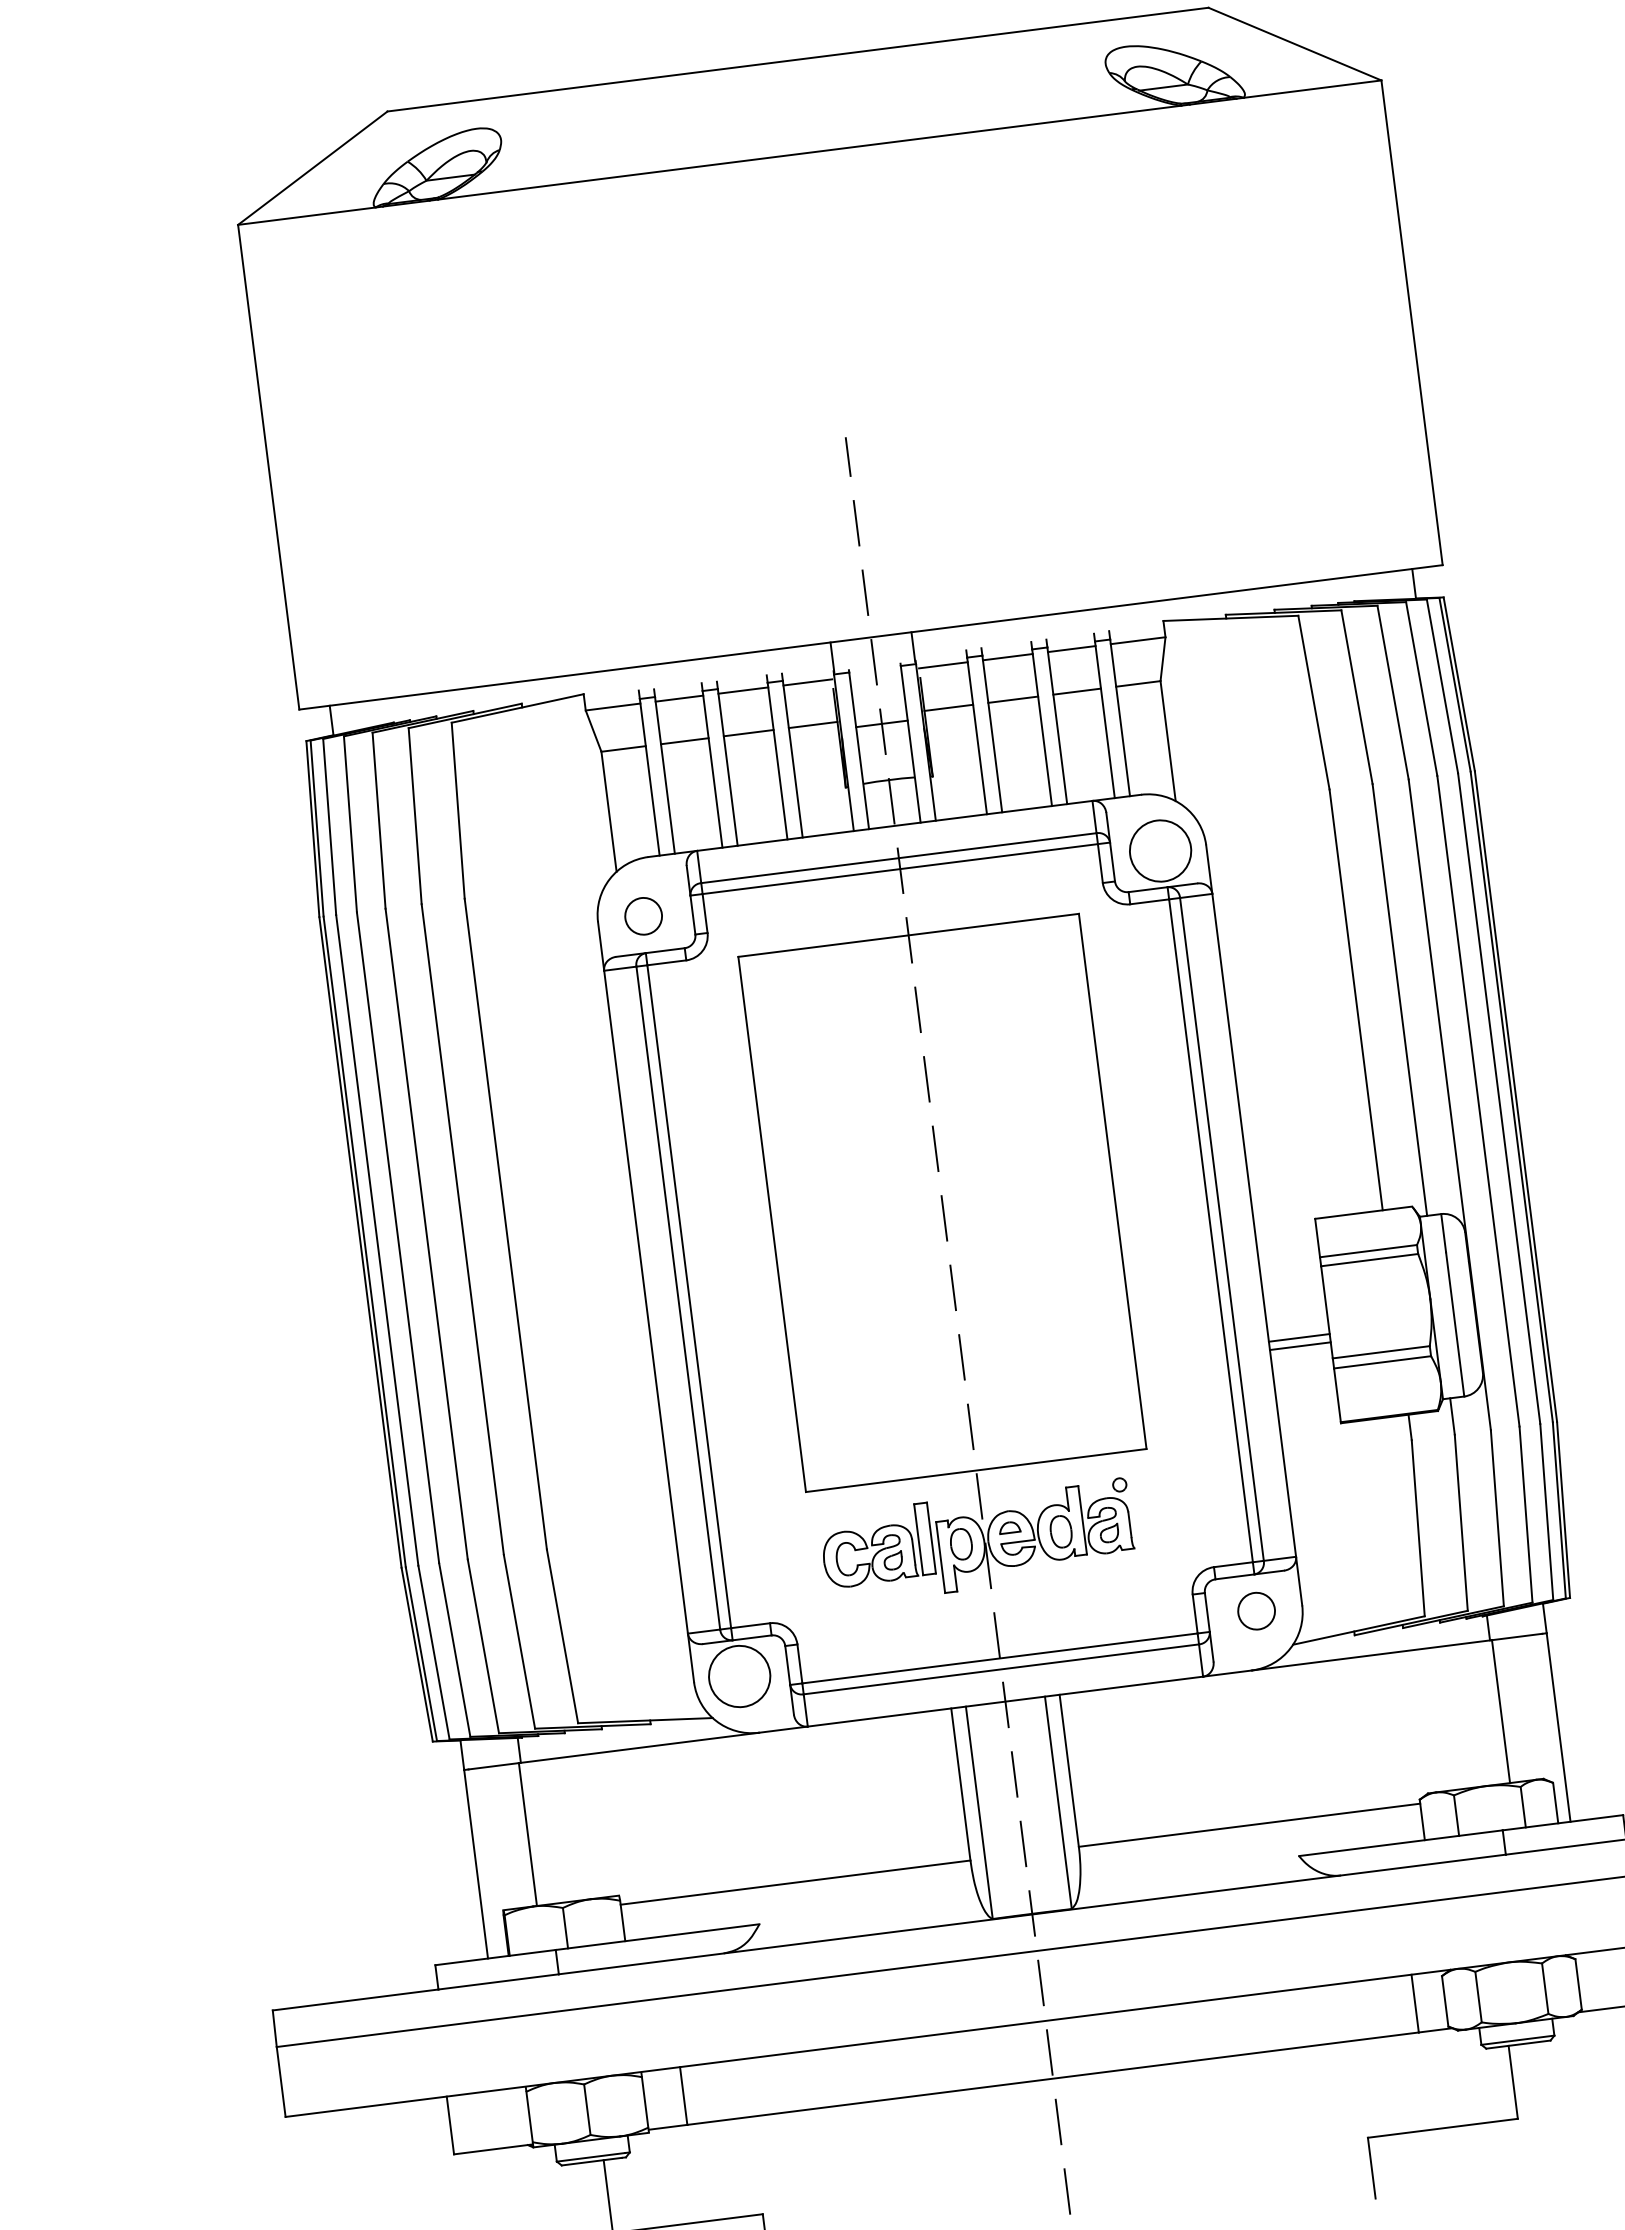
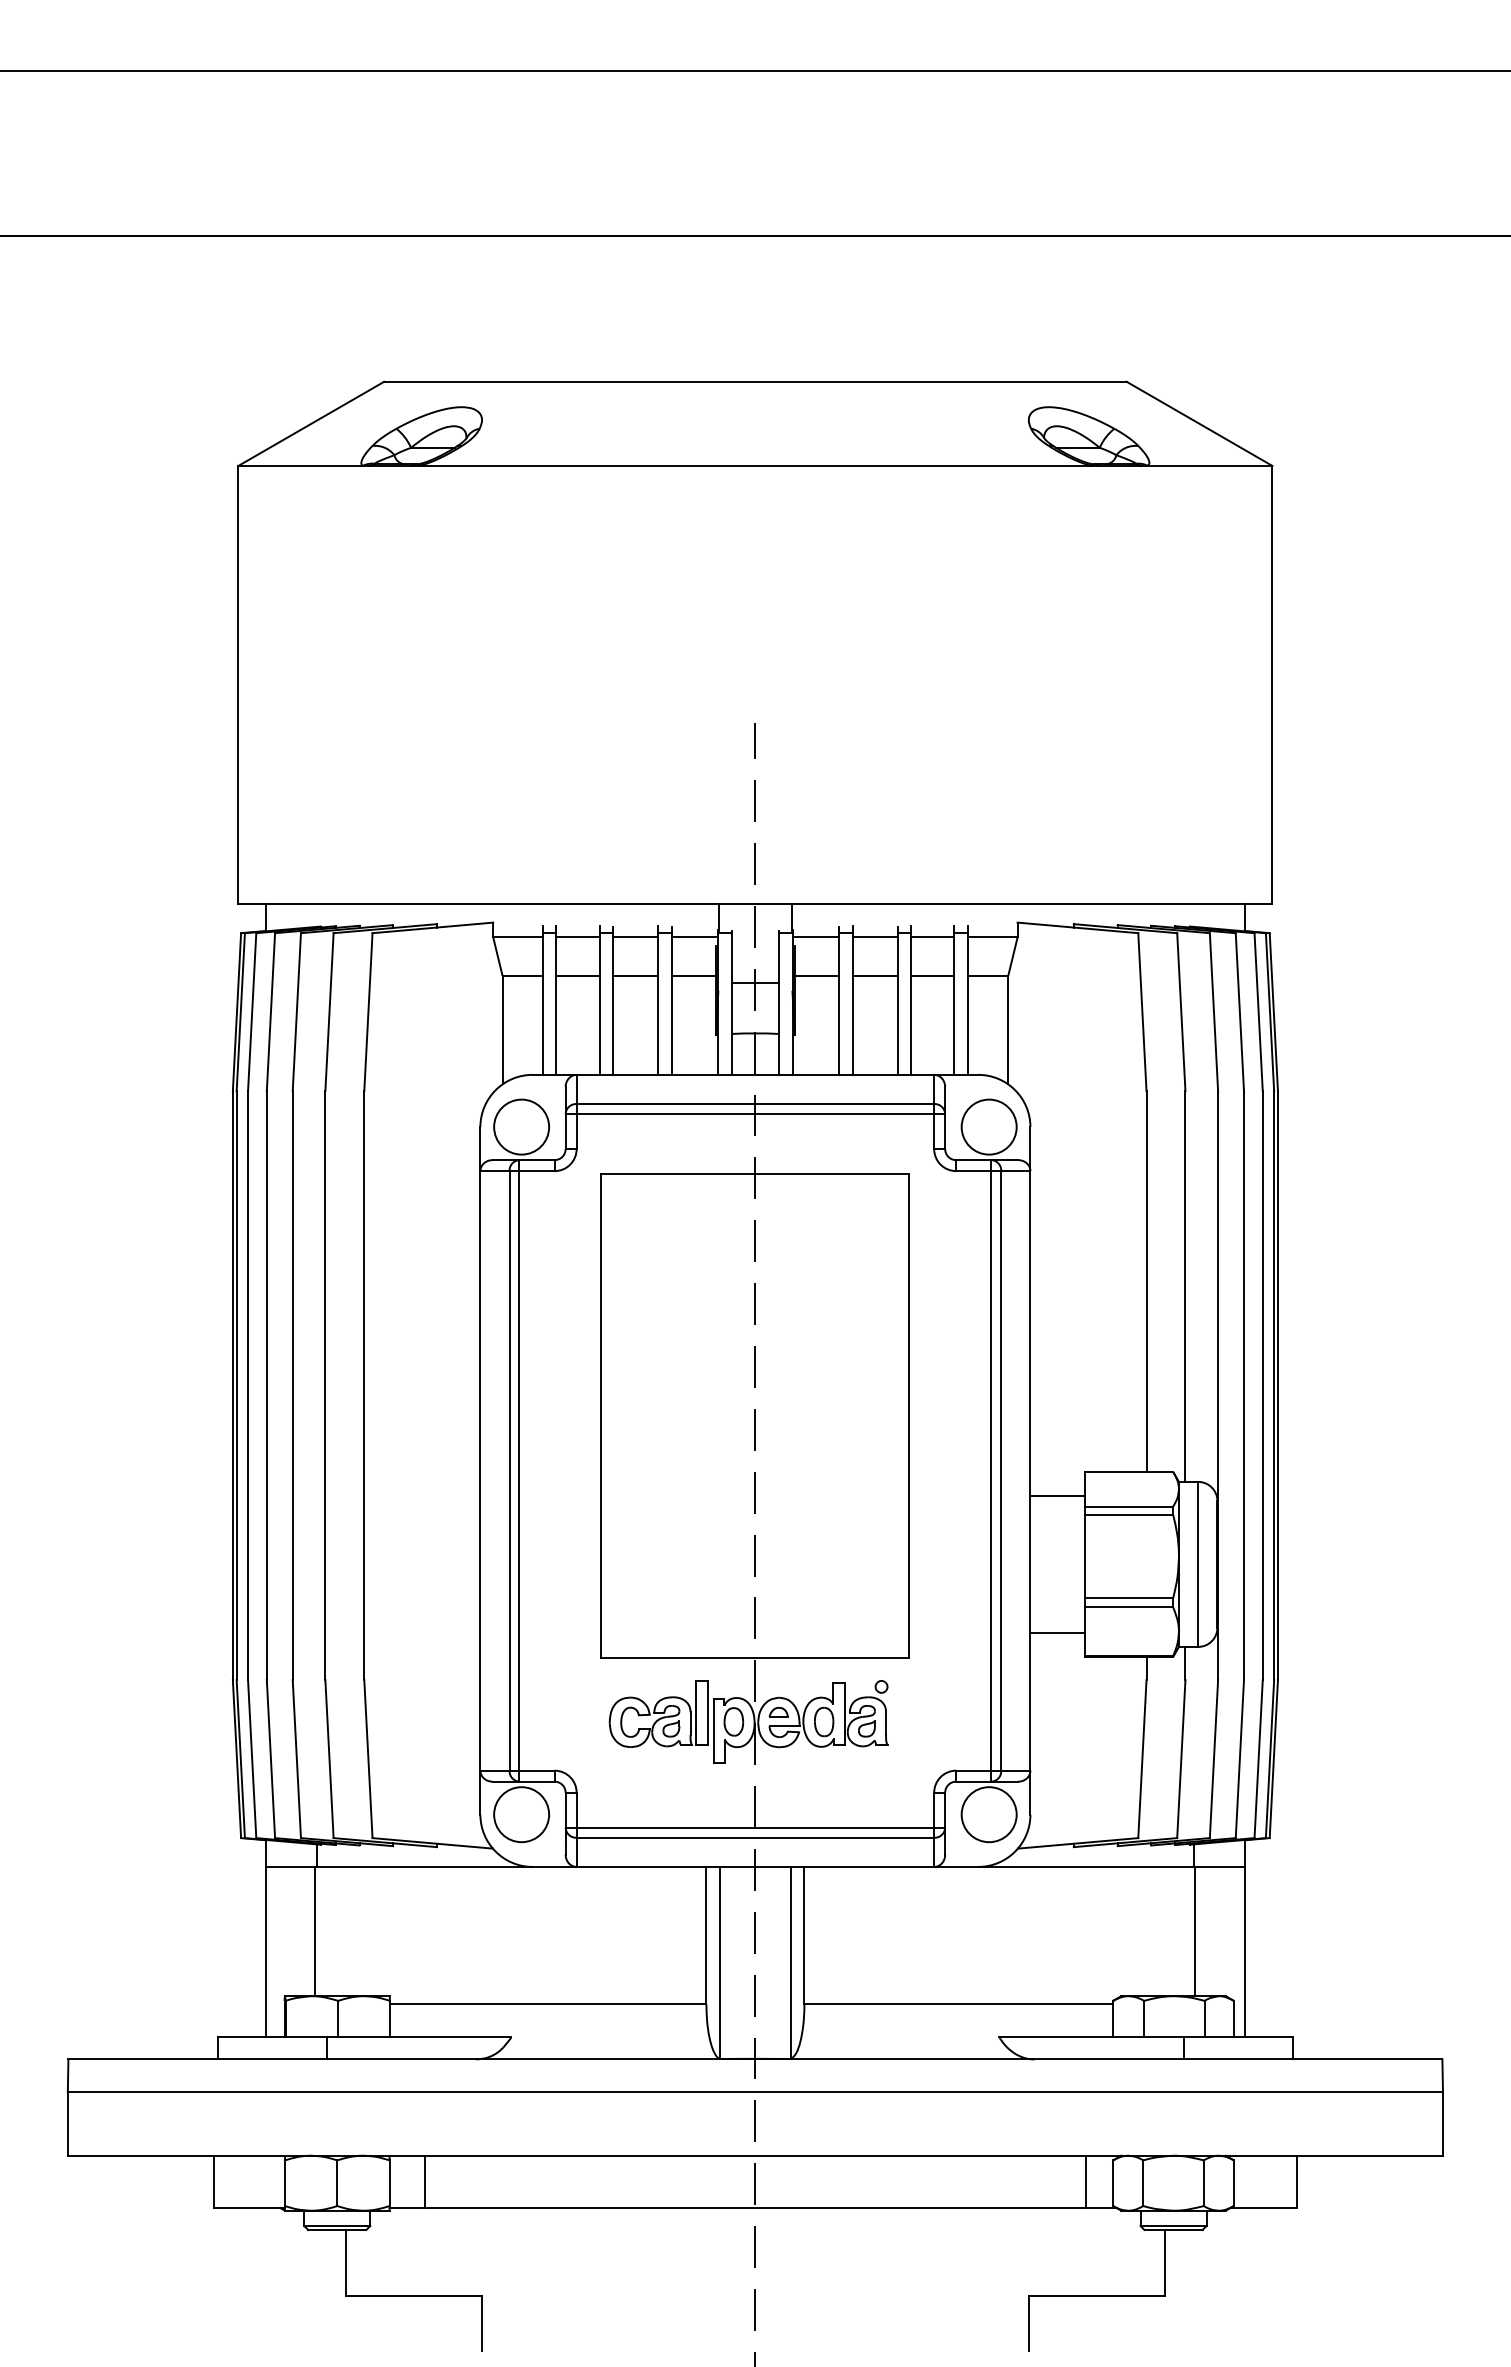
circle: (643, 915) -> (521, 1126), size x1.67
line: (1298, 1338) -> (1057, 1633), moved
line: (1299, 1346) -> (1057, 1495), moved
circle: (1255, 1611) -> (988, 1814), size x1.67

